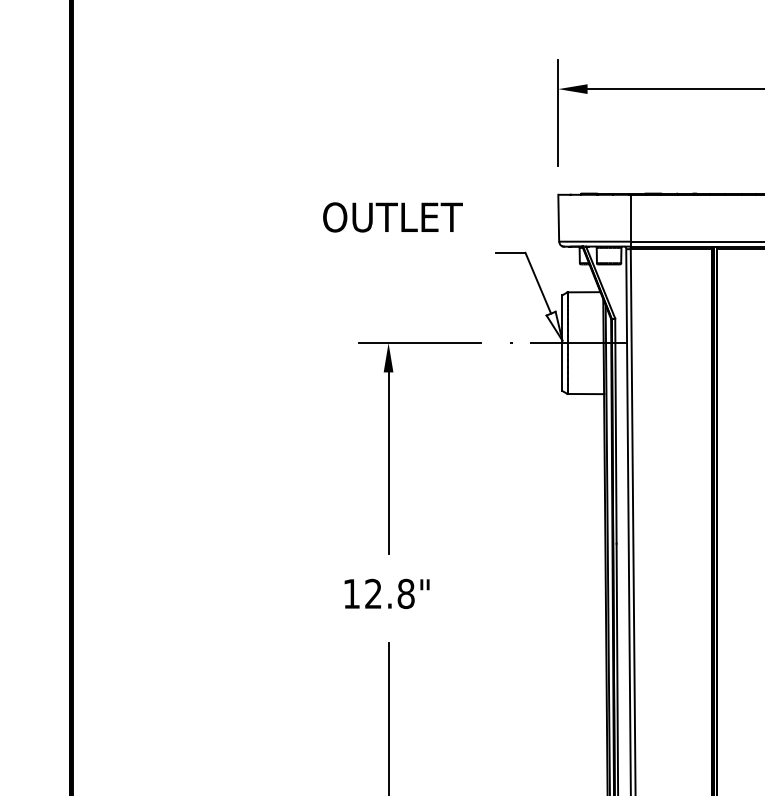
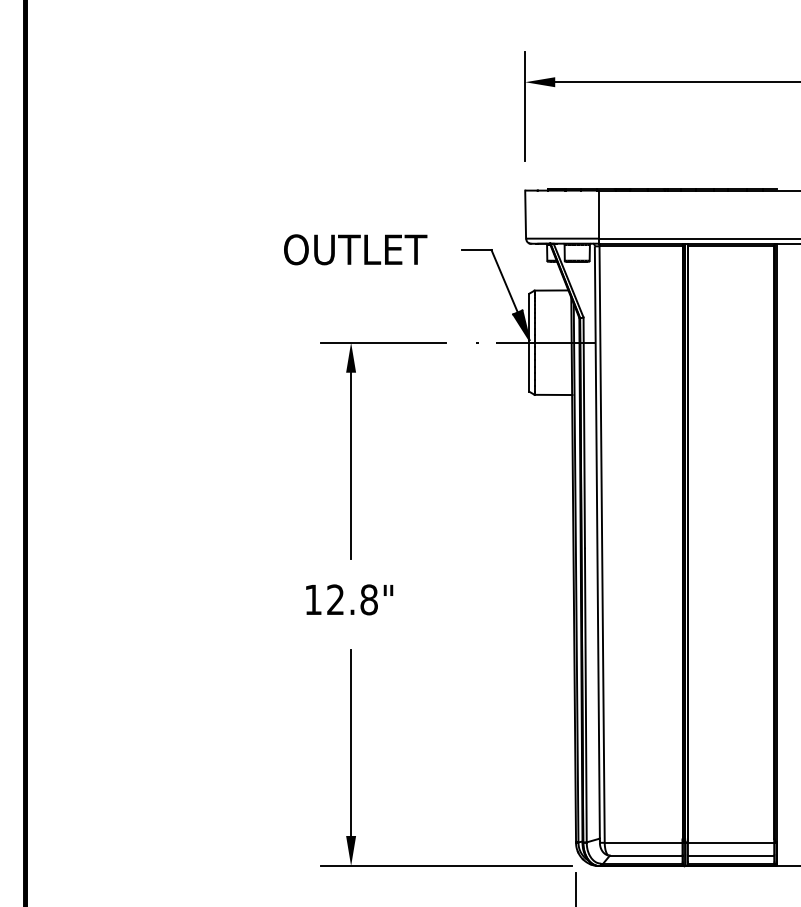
text: (392, 217) -> (355, 249), moved
fill: (554, 326) -> (521, 325), added

